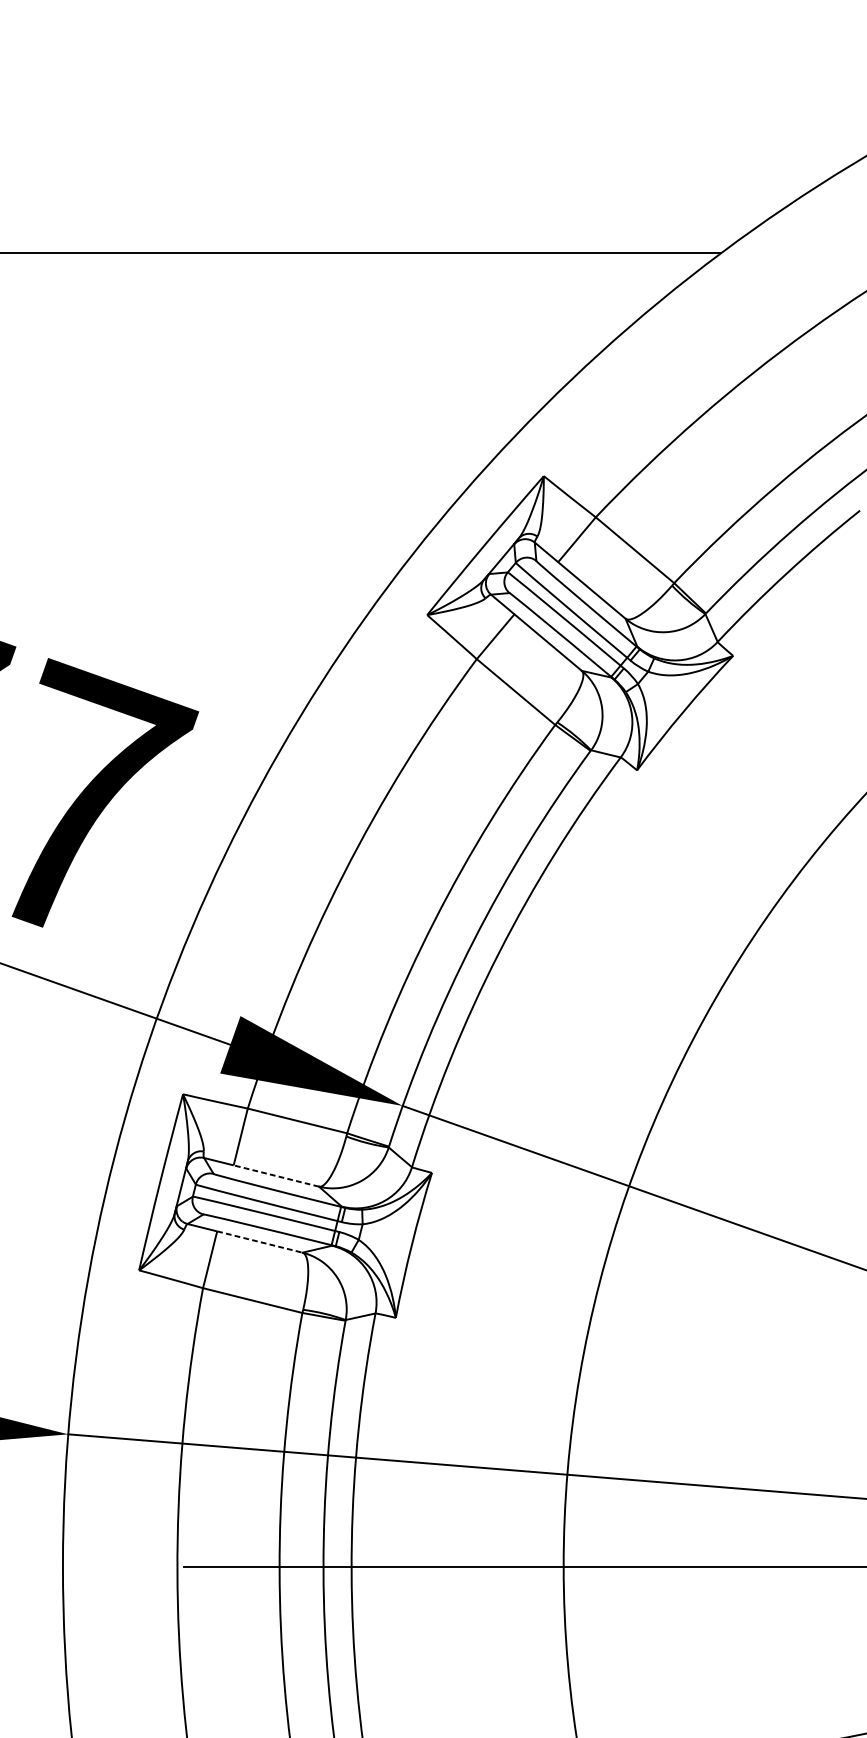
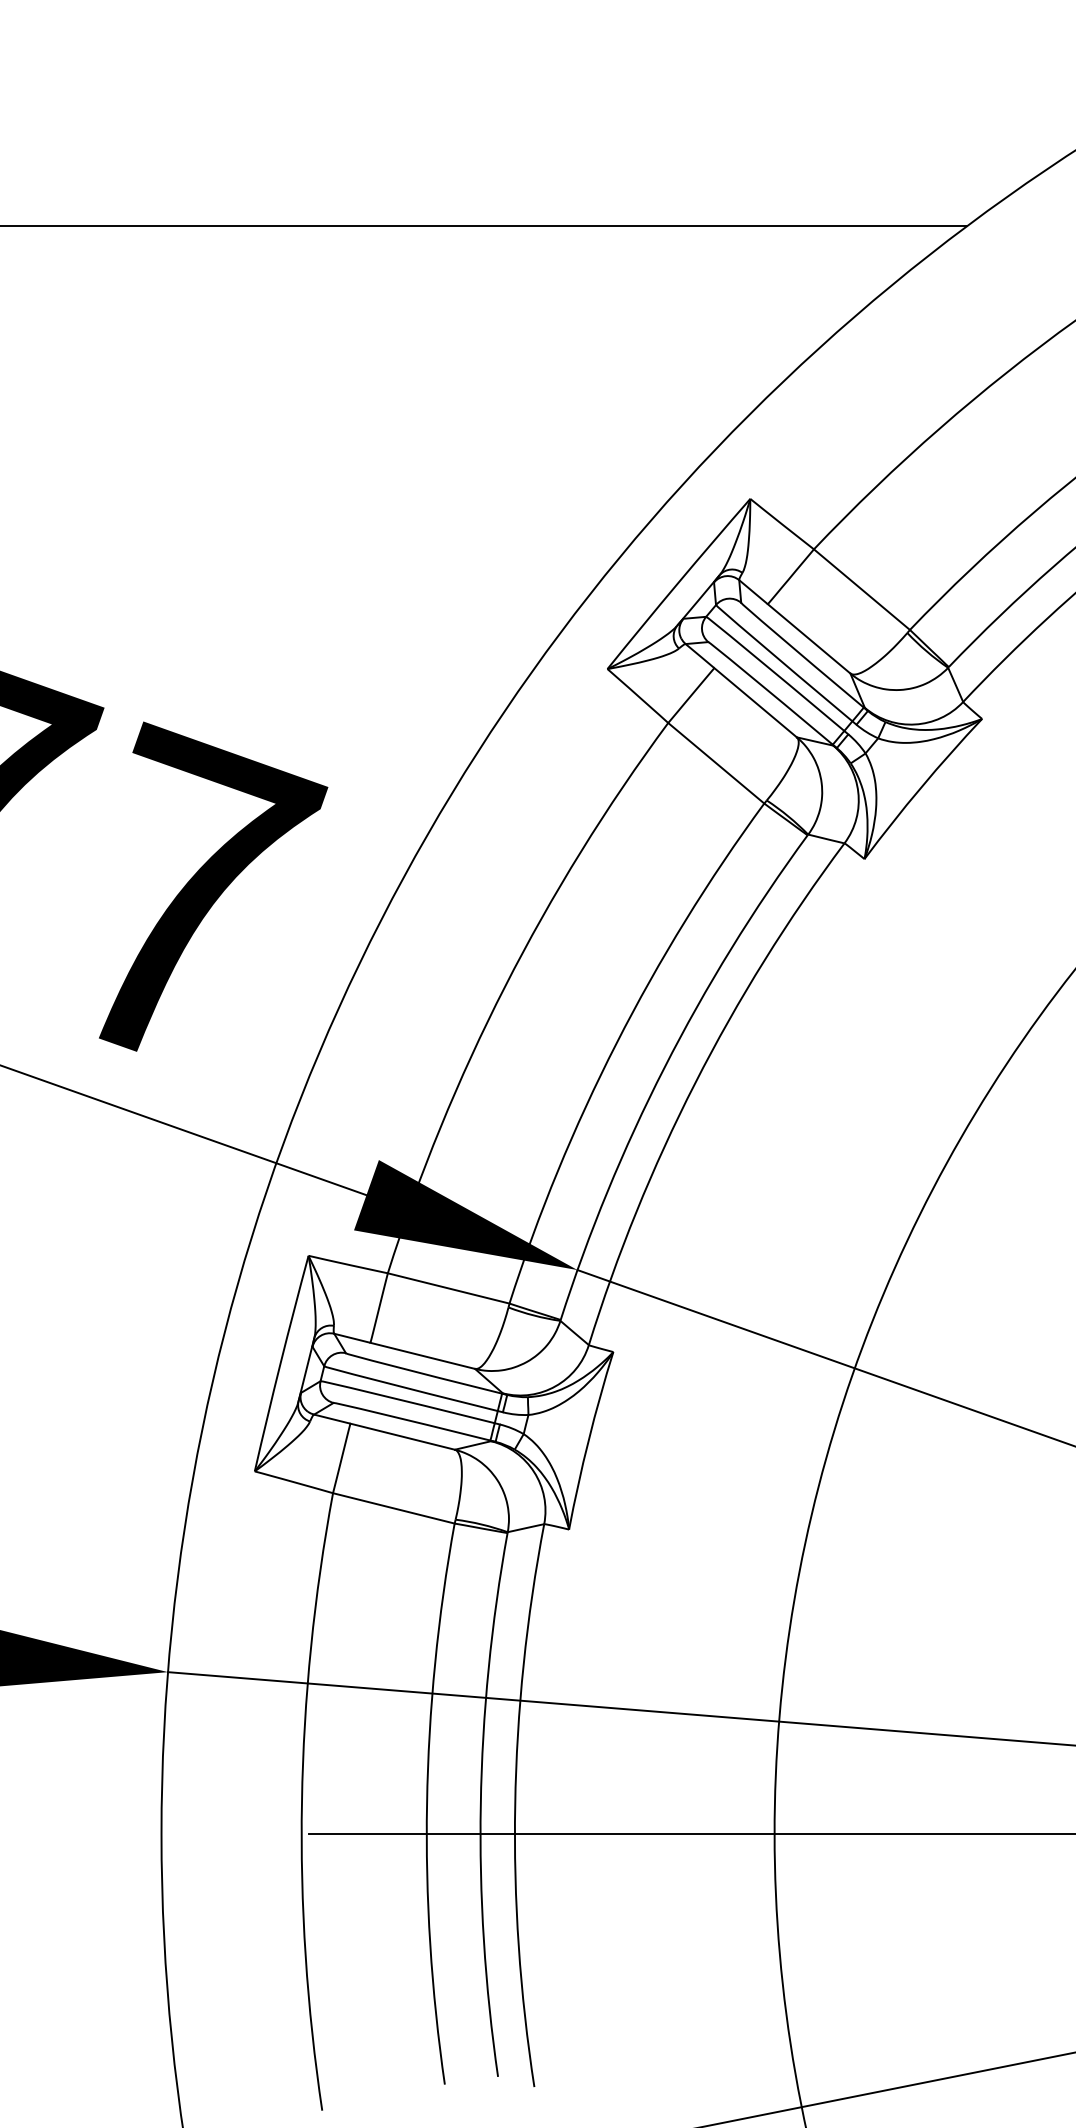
line: (276, 1175) -> (422, 1355), dashed -> solid
line: (259, 1241) -> (402, 1436), dashed -> solid

